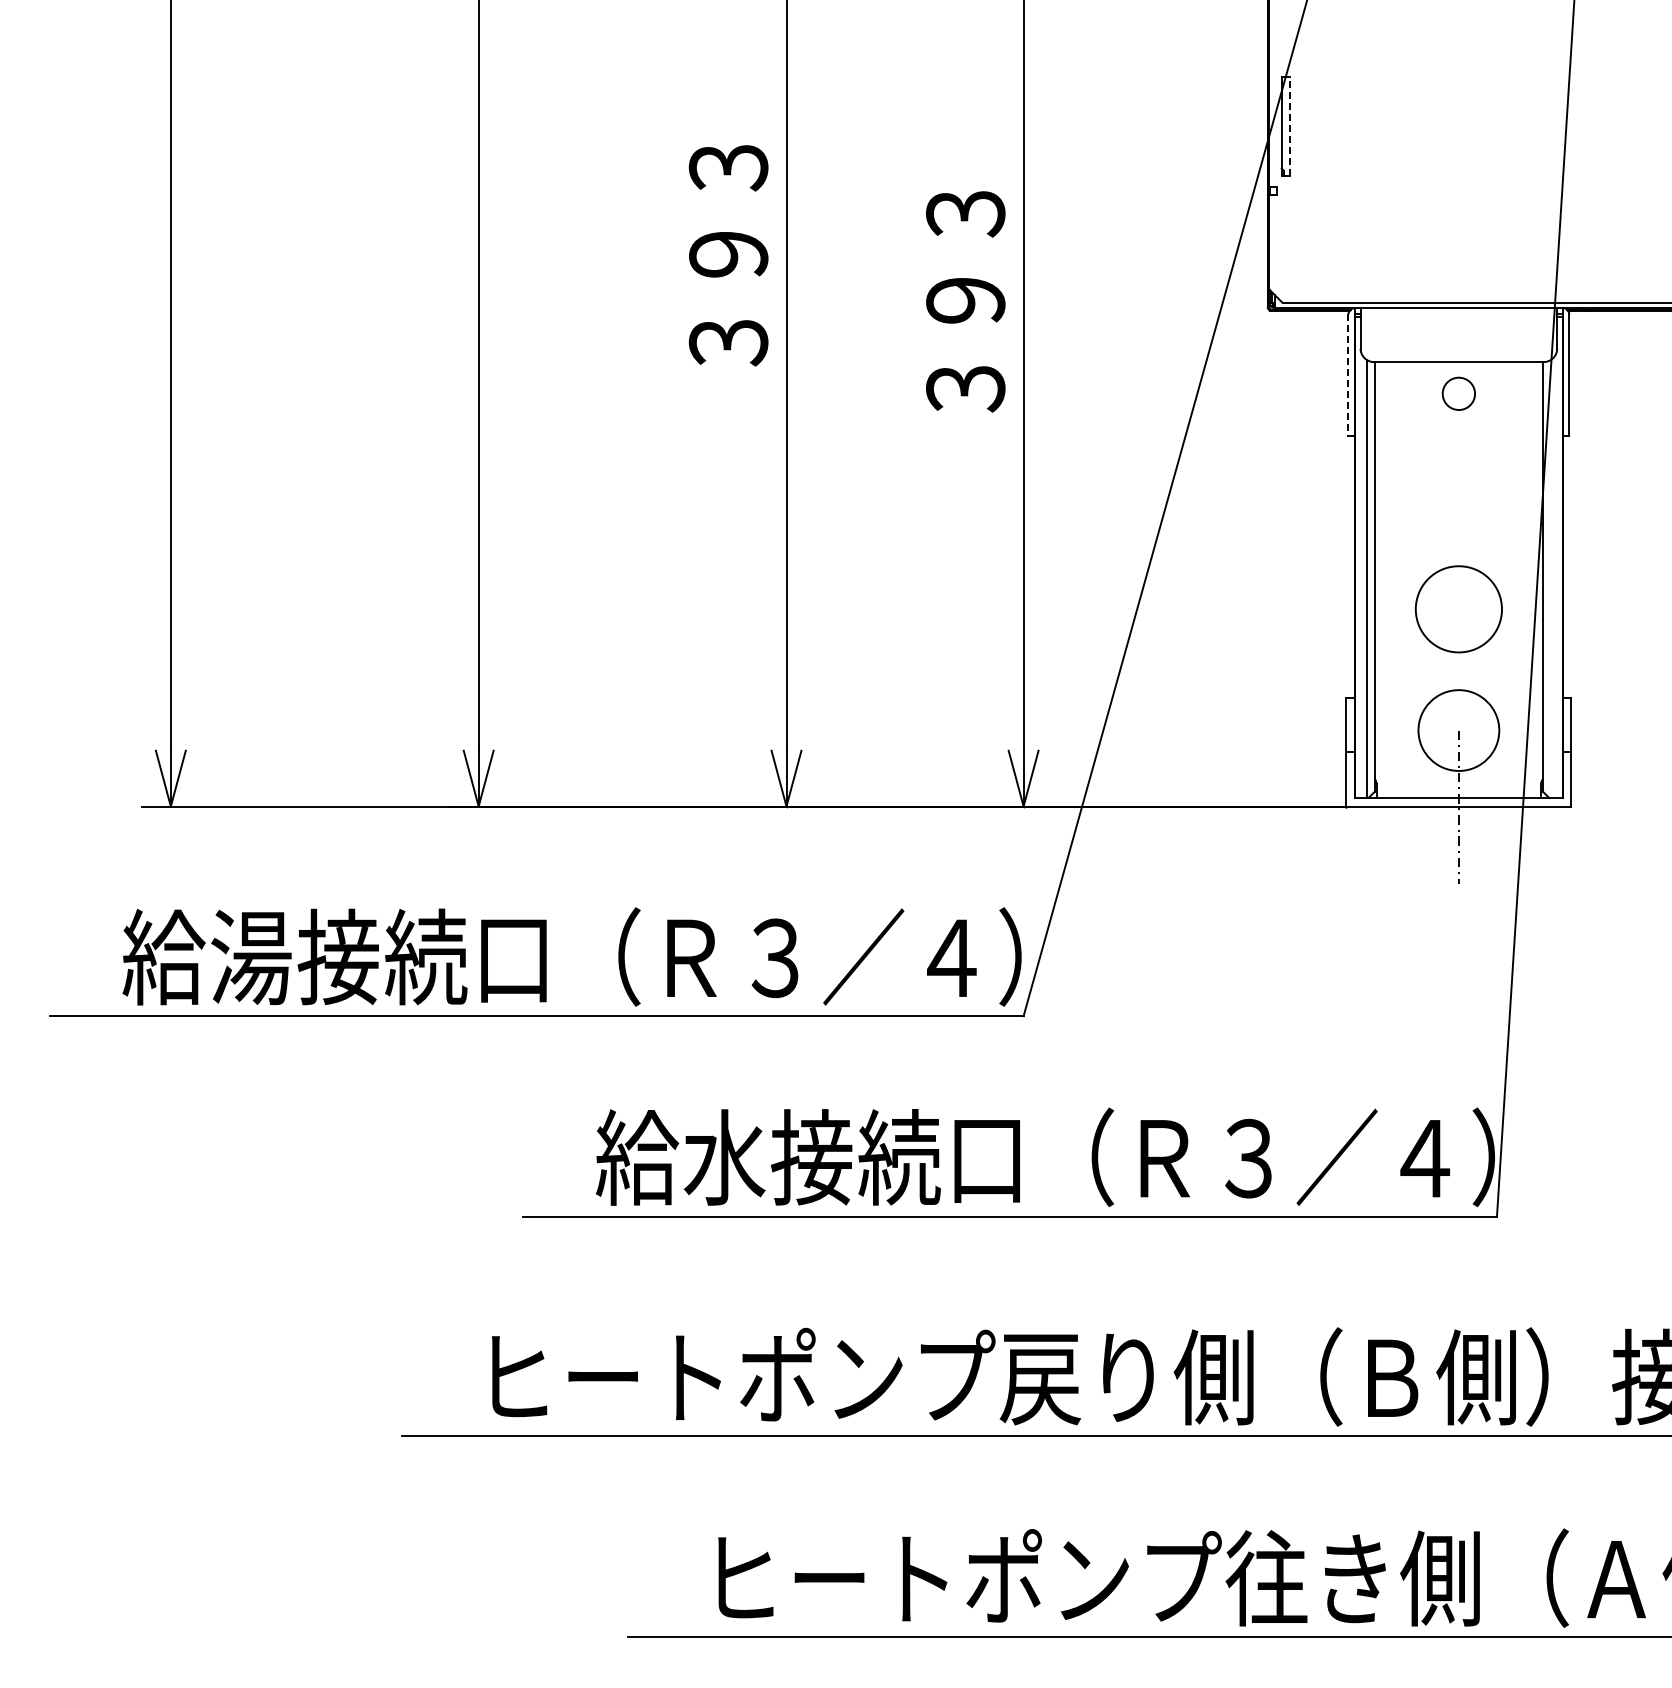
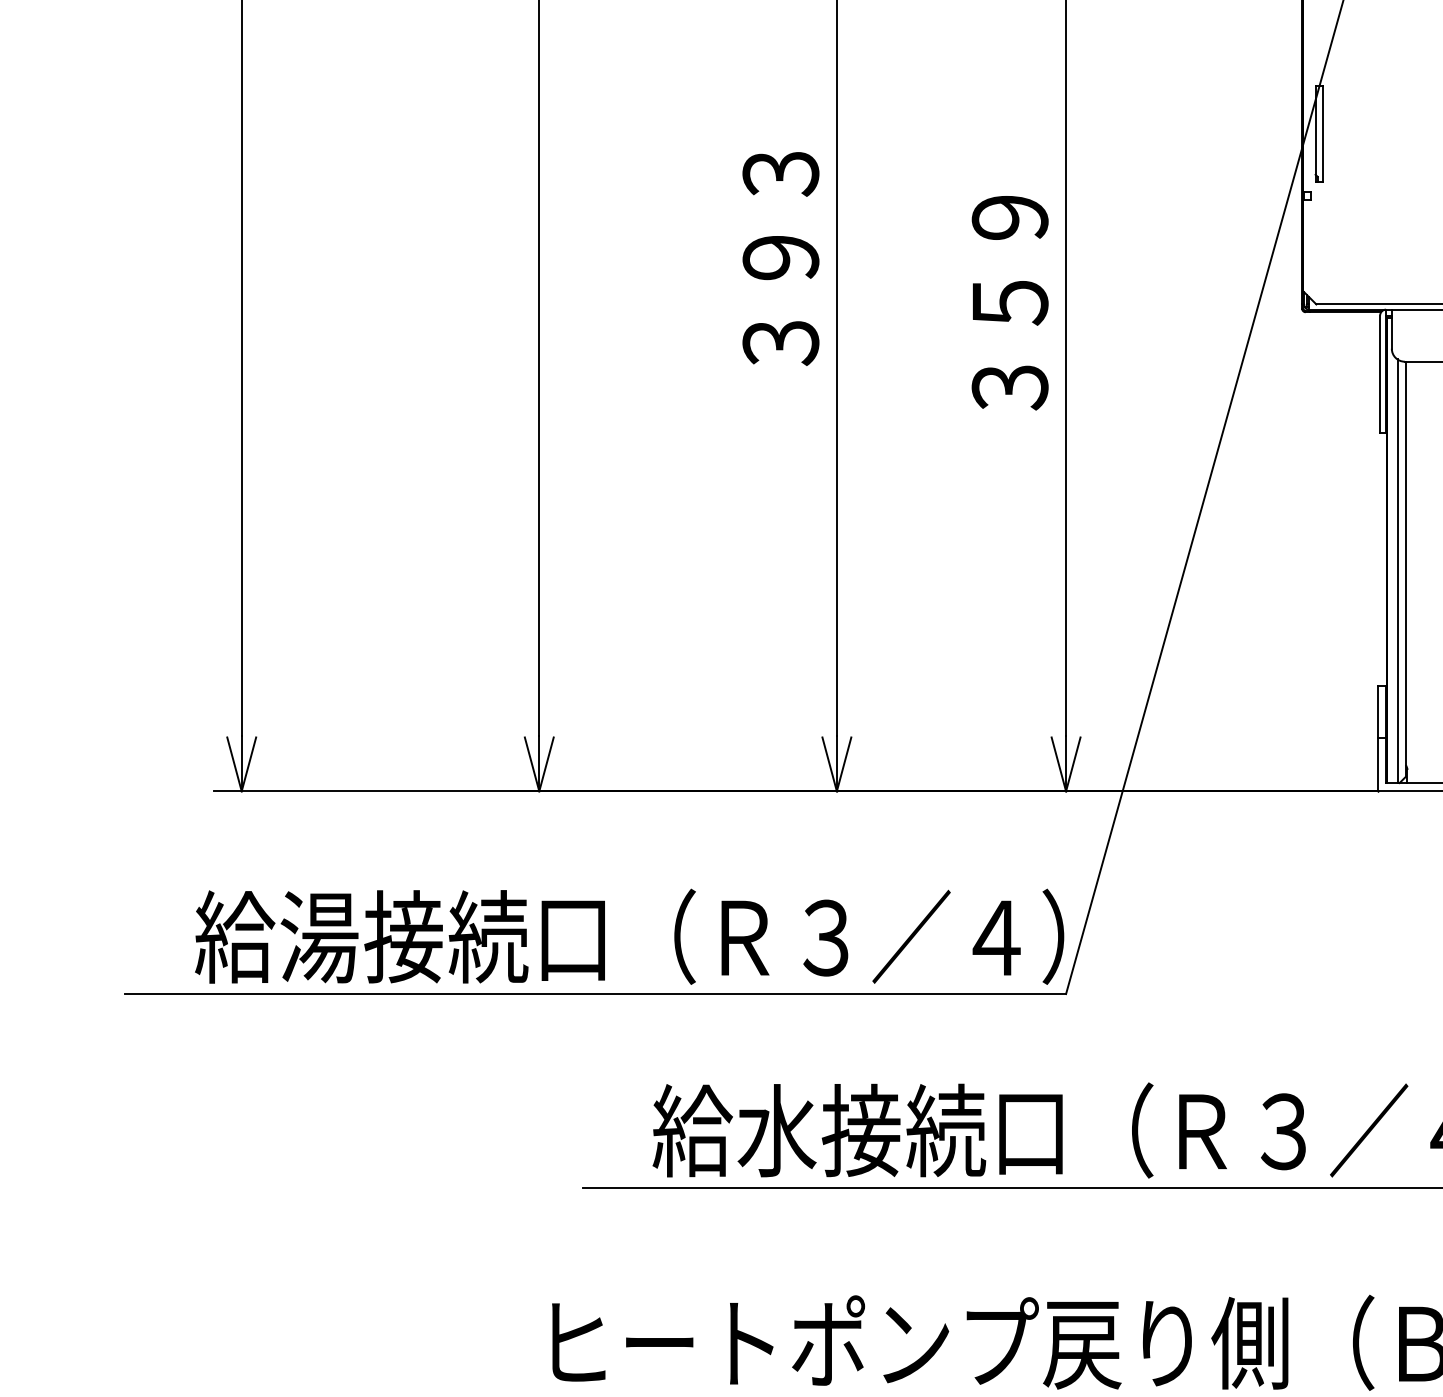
line: (1289, 126) -> (1323, 133), dashed -> solid
text: (965, 257) -> (1009, 260), ３９３ -> ３５９
line: (1348, 375) -> (1380, 374), dashed -> solid

